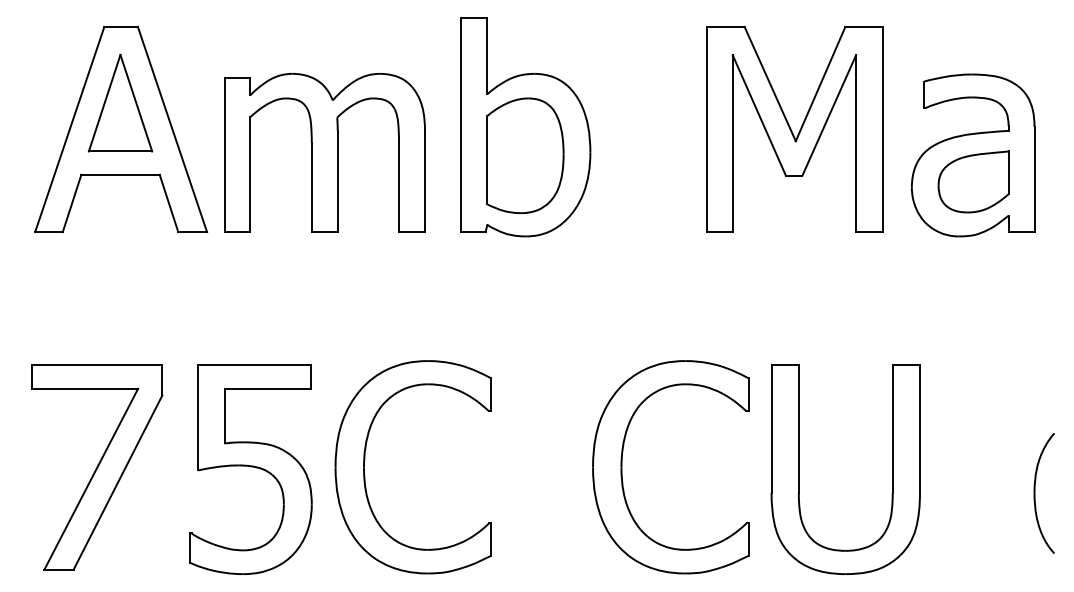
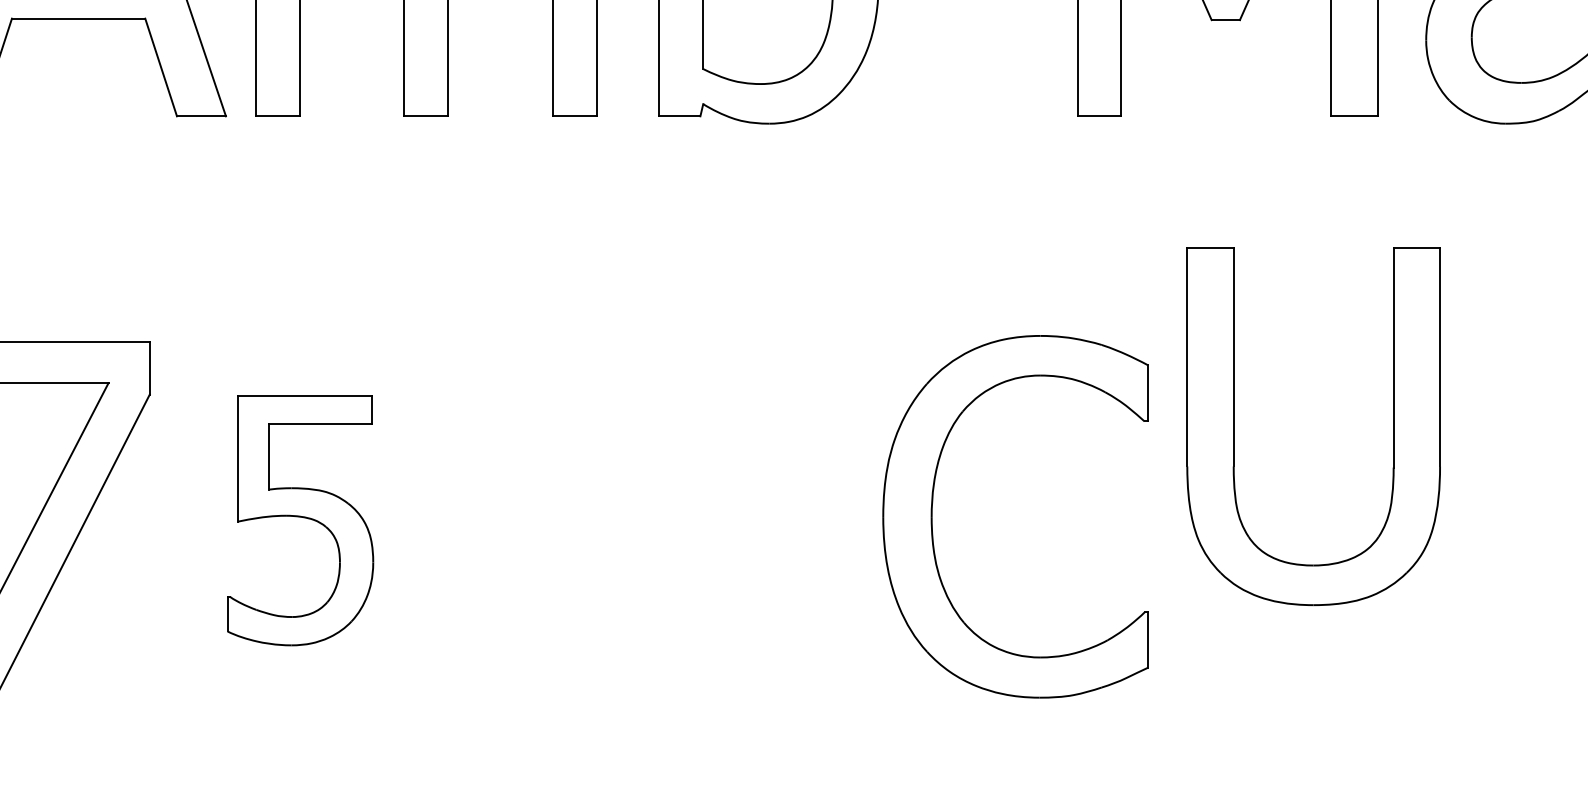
part: (365, 460) -> (495, 505), removed
part: (250, 469) -> (299, 520), size x0.7
part: (799, 469) -> (1234, 426), moved

